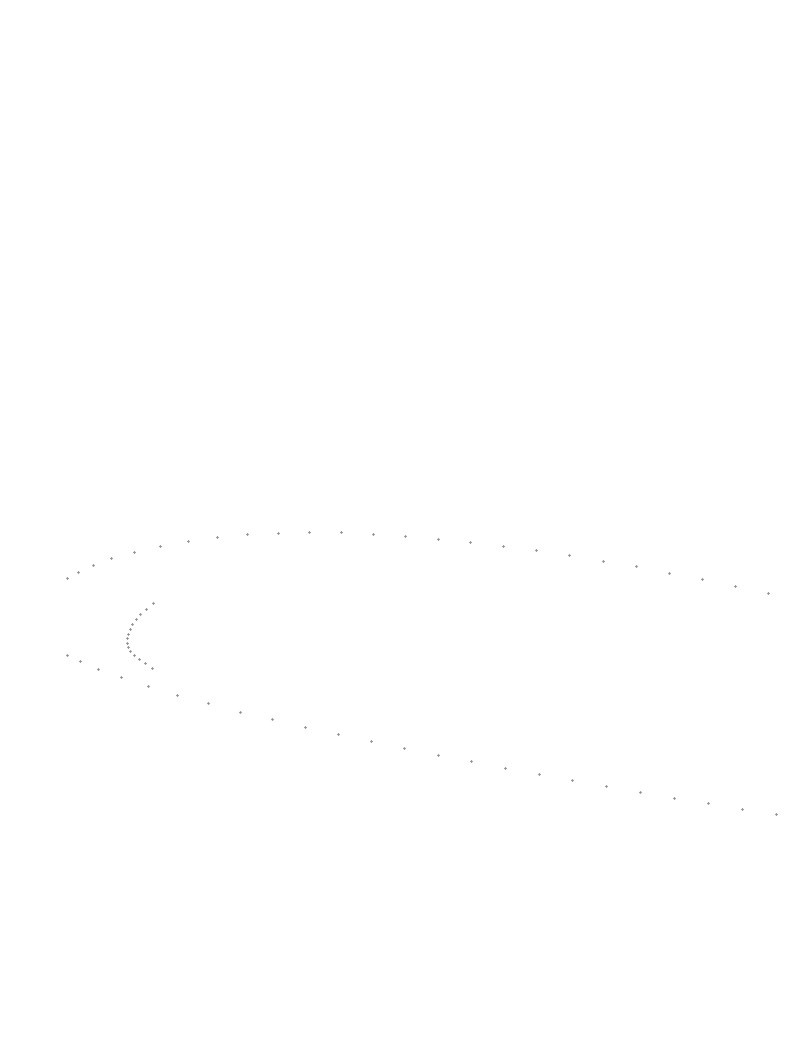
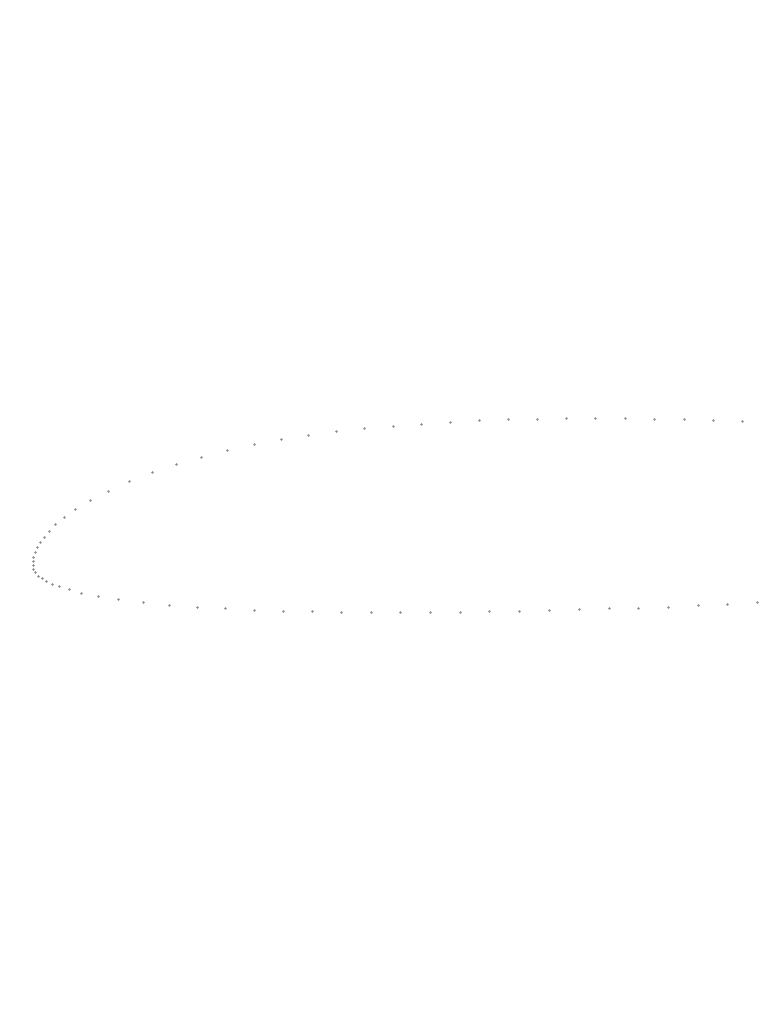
part: (134, 624) -> (36, 552), moved

